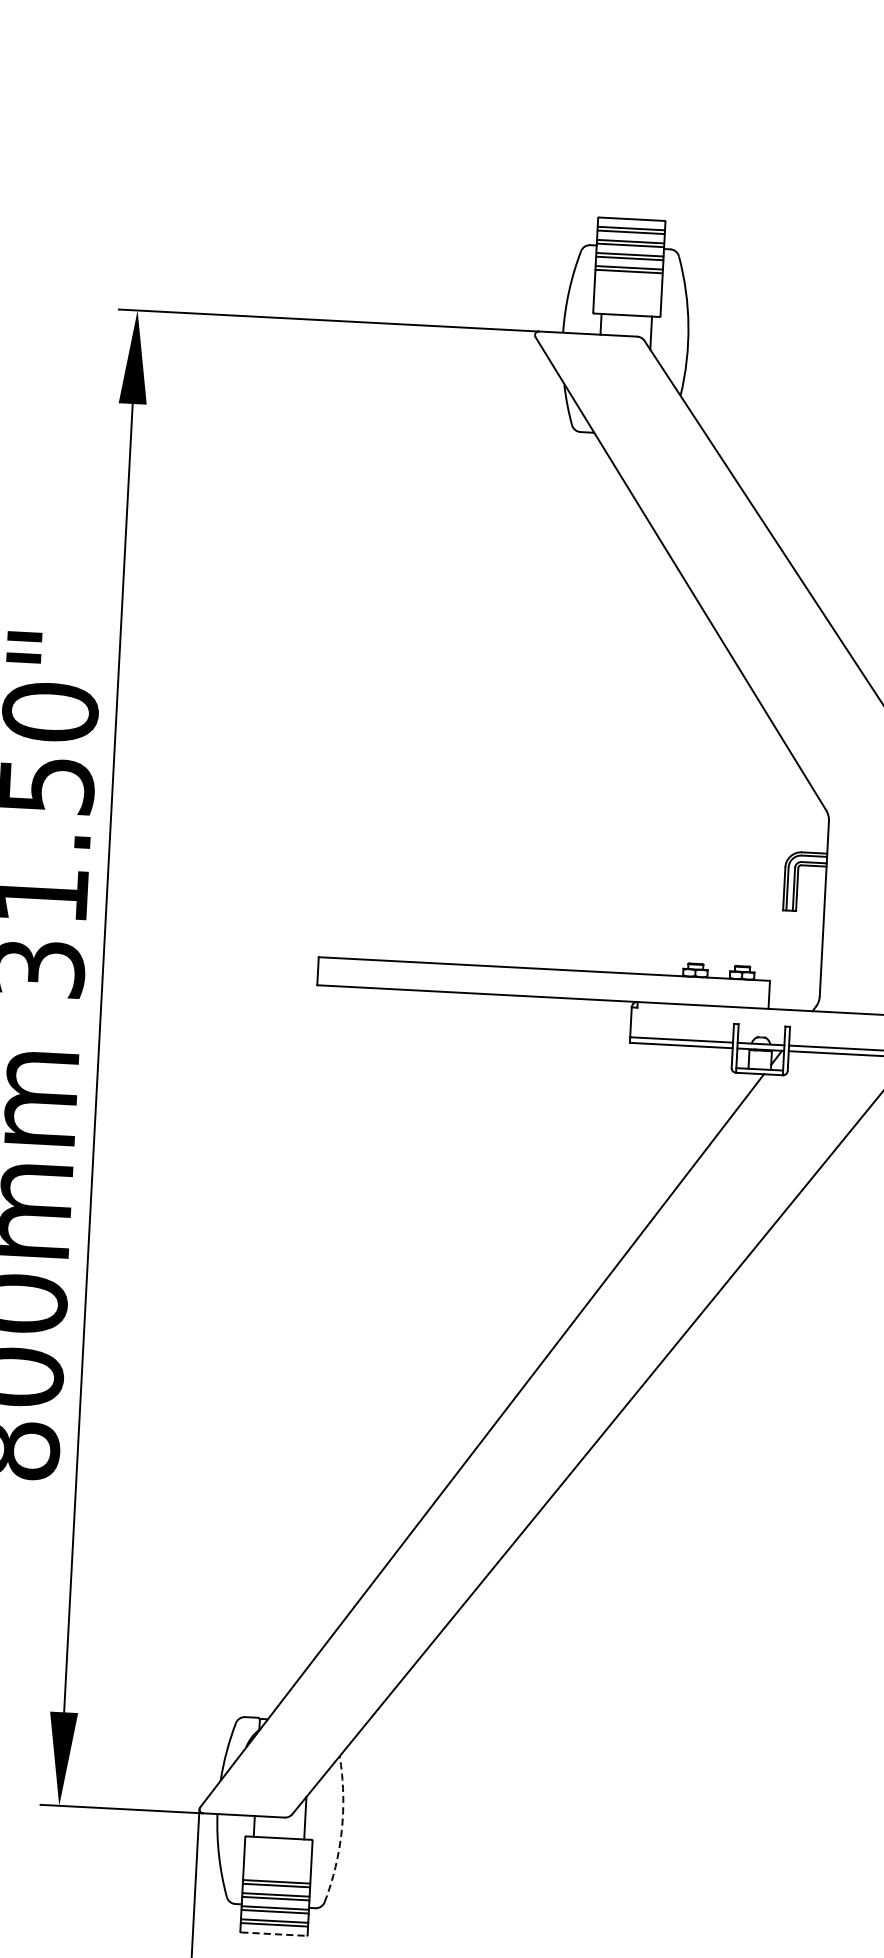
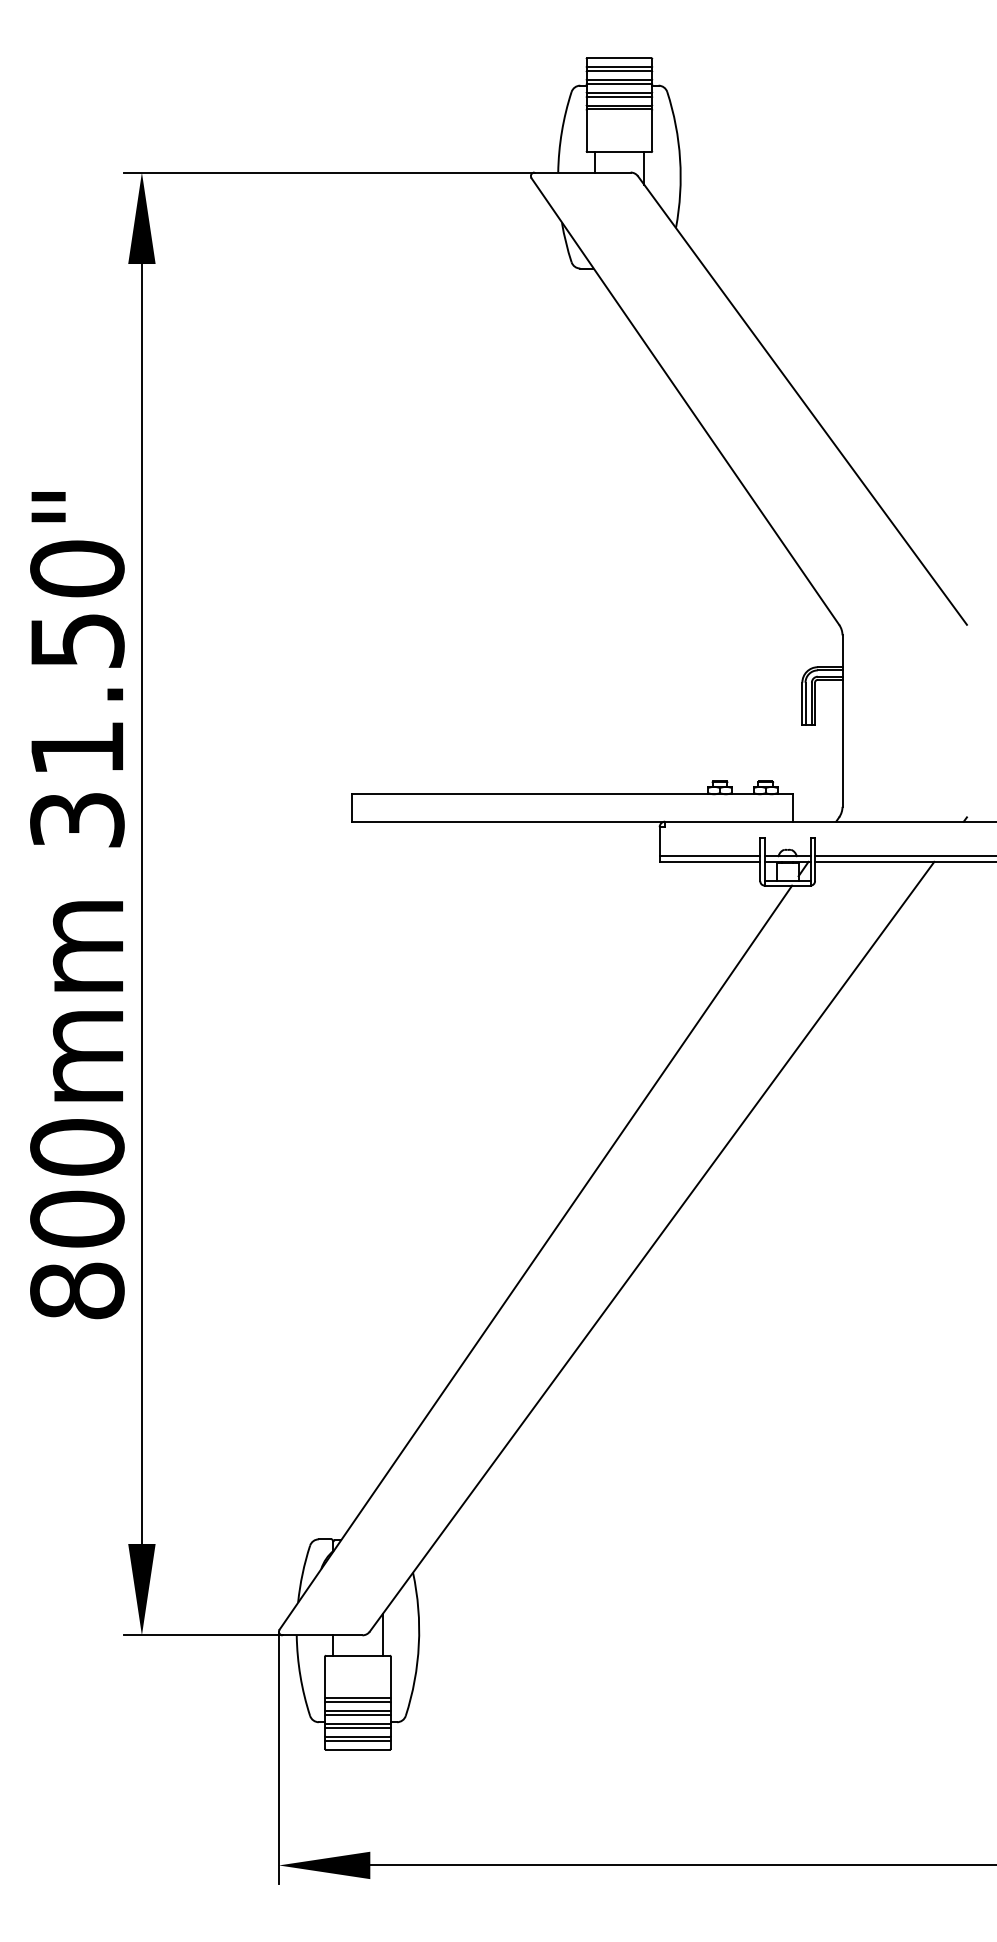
arc: (341, 1829) -> (418, 1644), dashed -> solid
line: (273, 1933) -> (357, 1749), dashed -> solid

